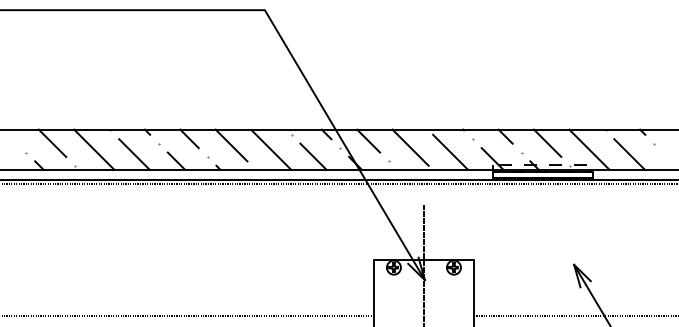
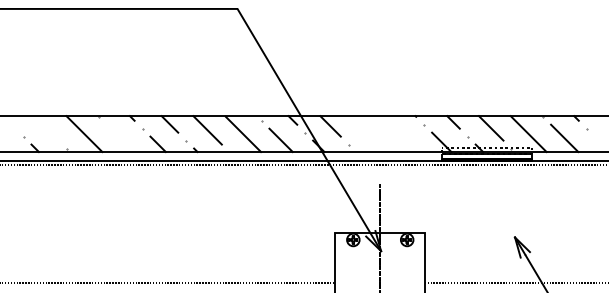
line: (51, 143) -> (46, 128), removed
line: (410, 147) -> (368, 132), removed
line: (449, 152) -> (403, 136), removed
line: (134, 154) -> (120, 138), removed

